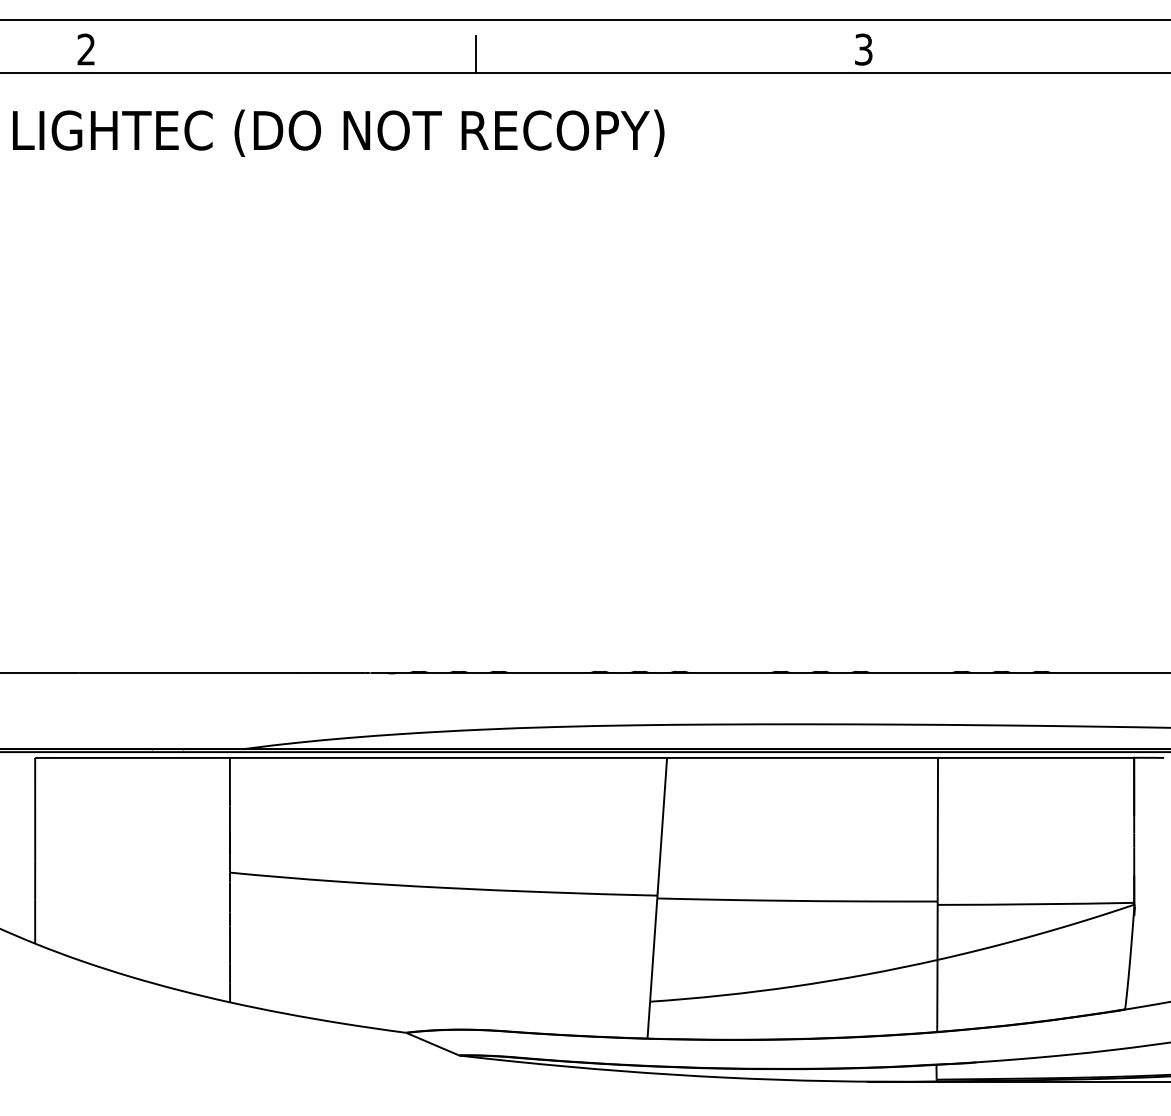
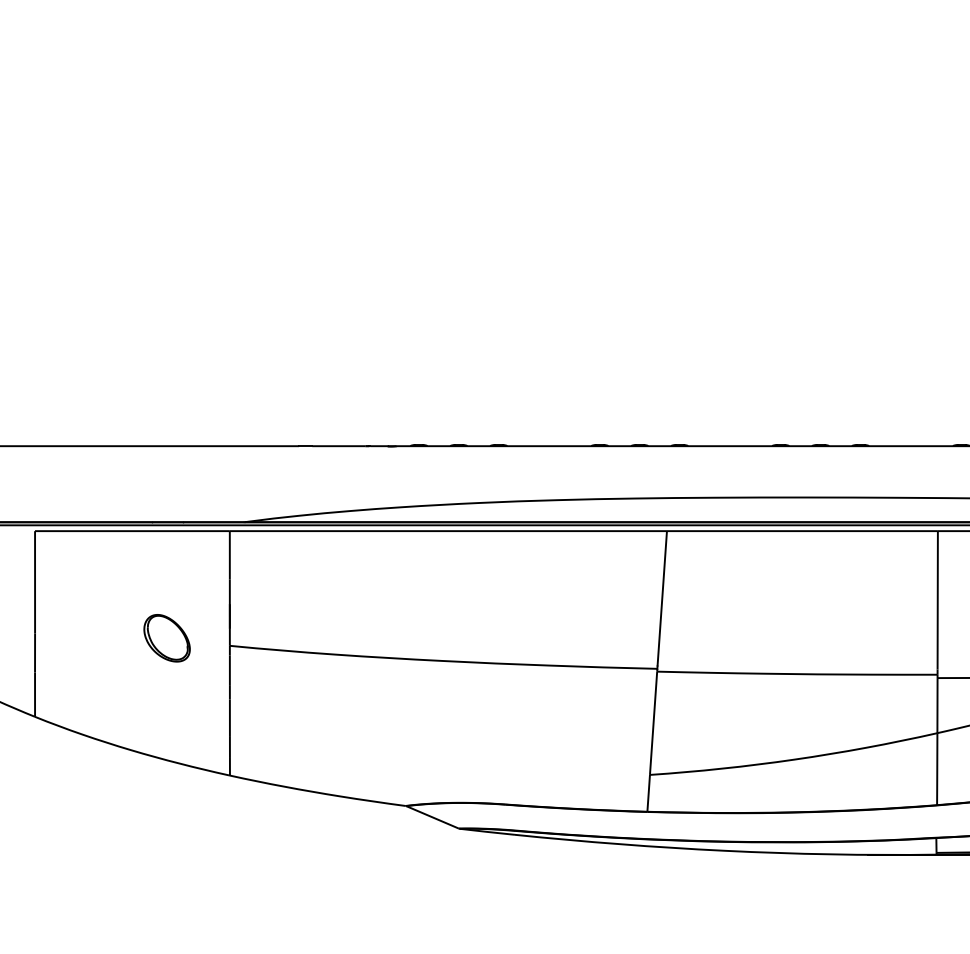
part: (166, 864) -> (166, 637), added

